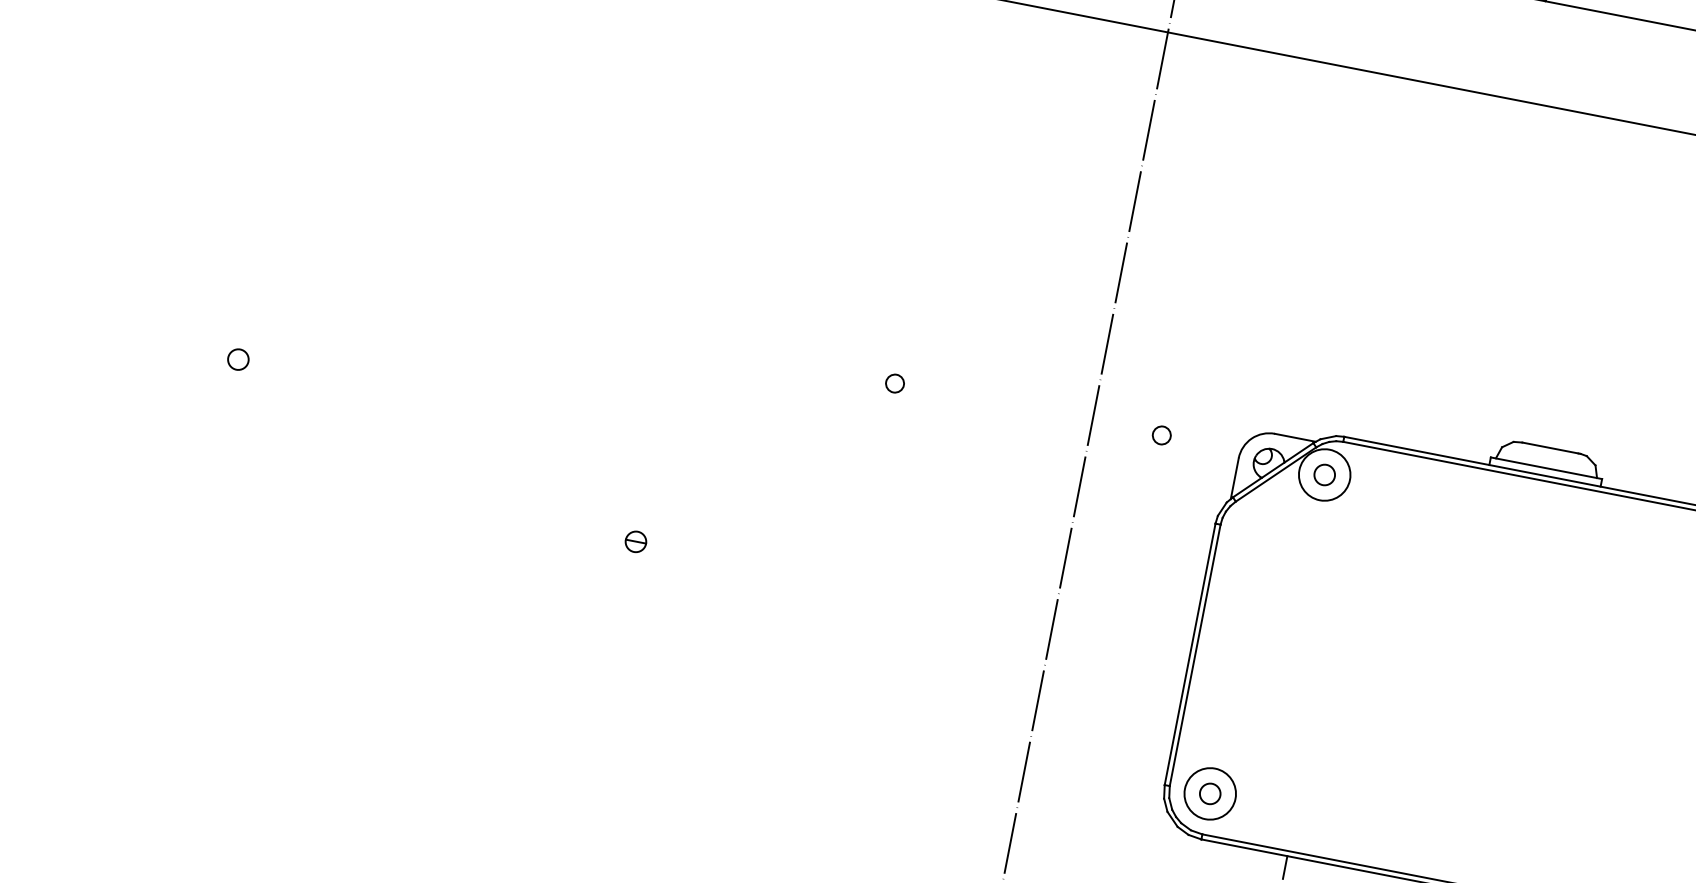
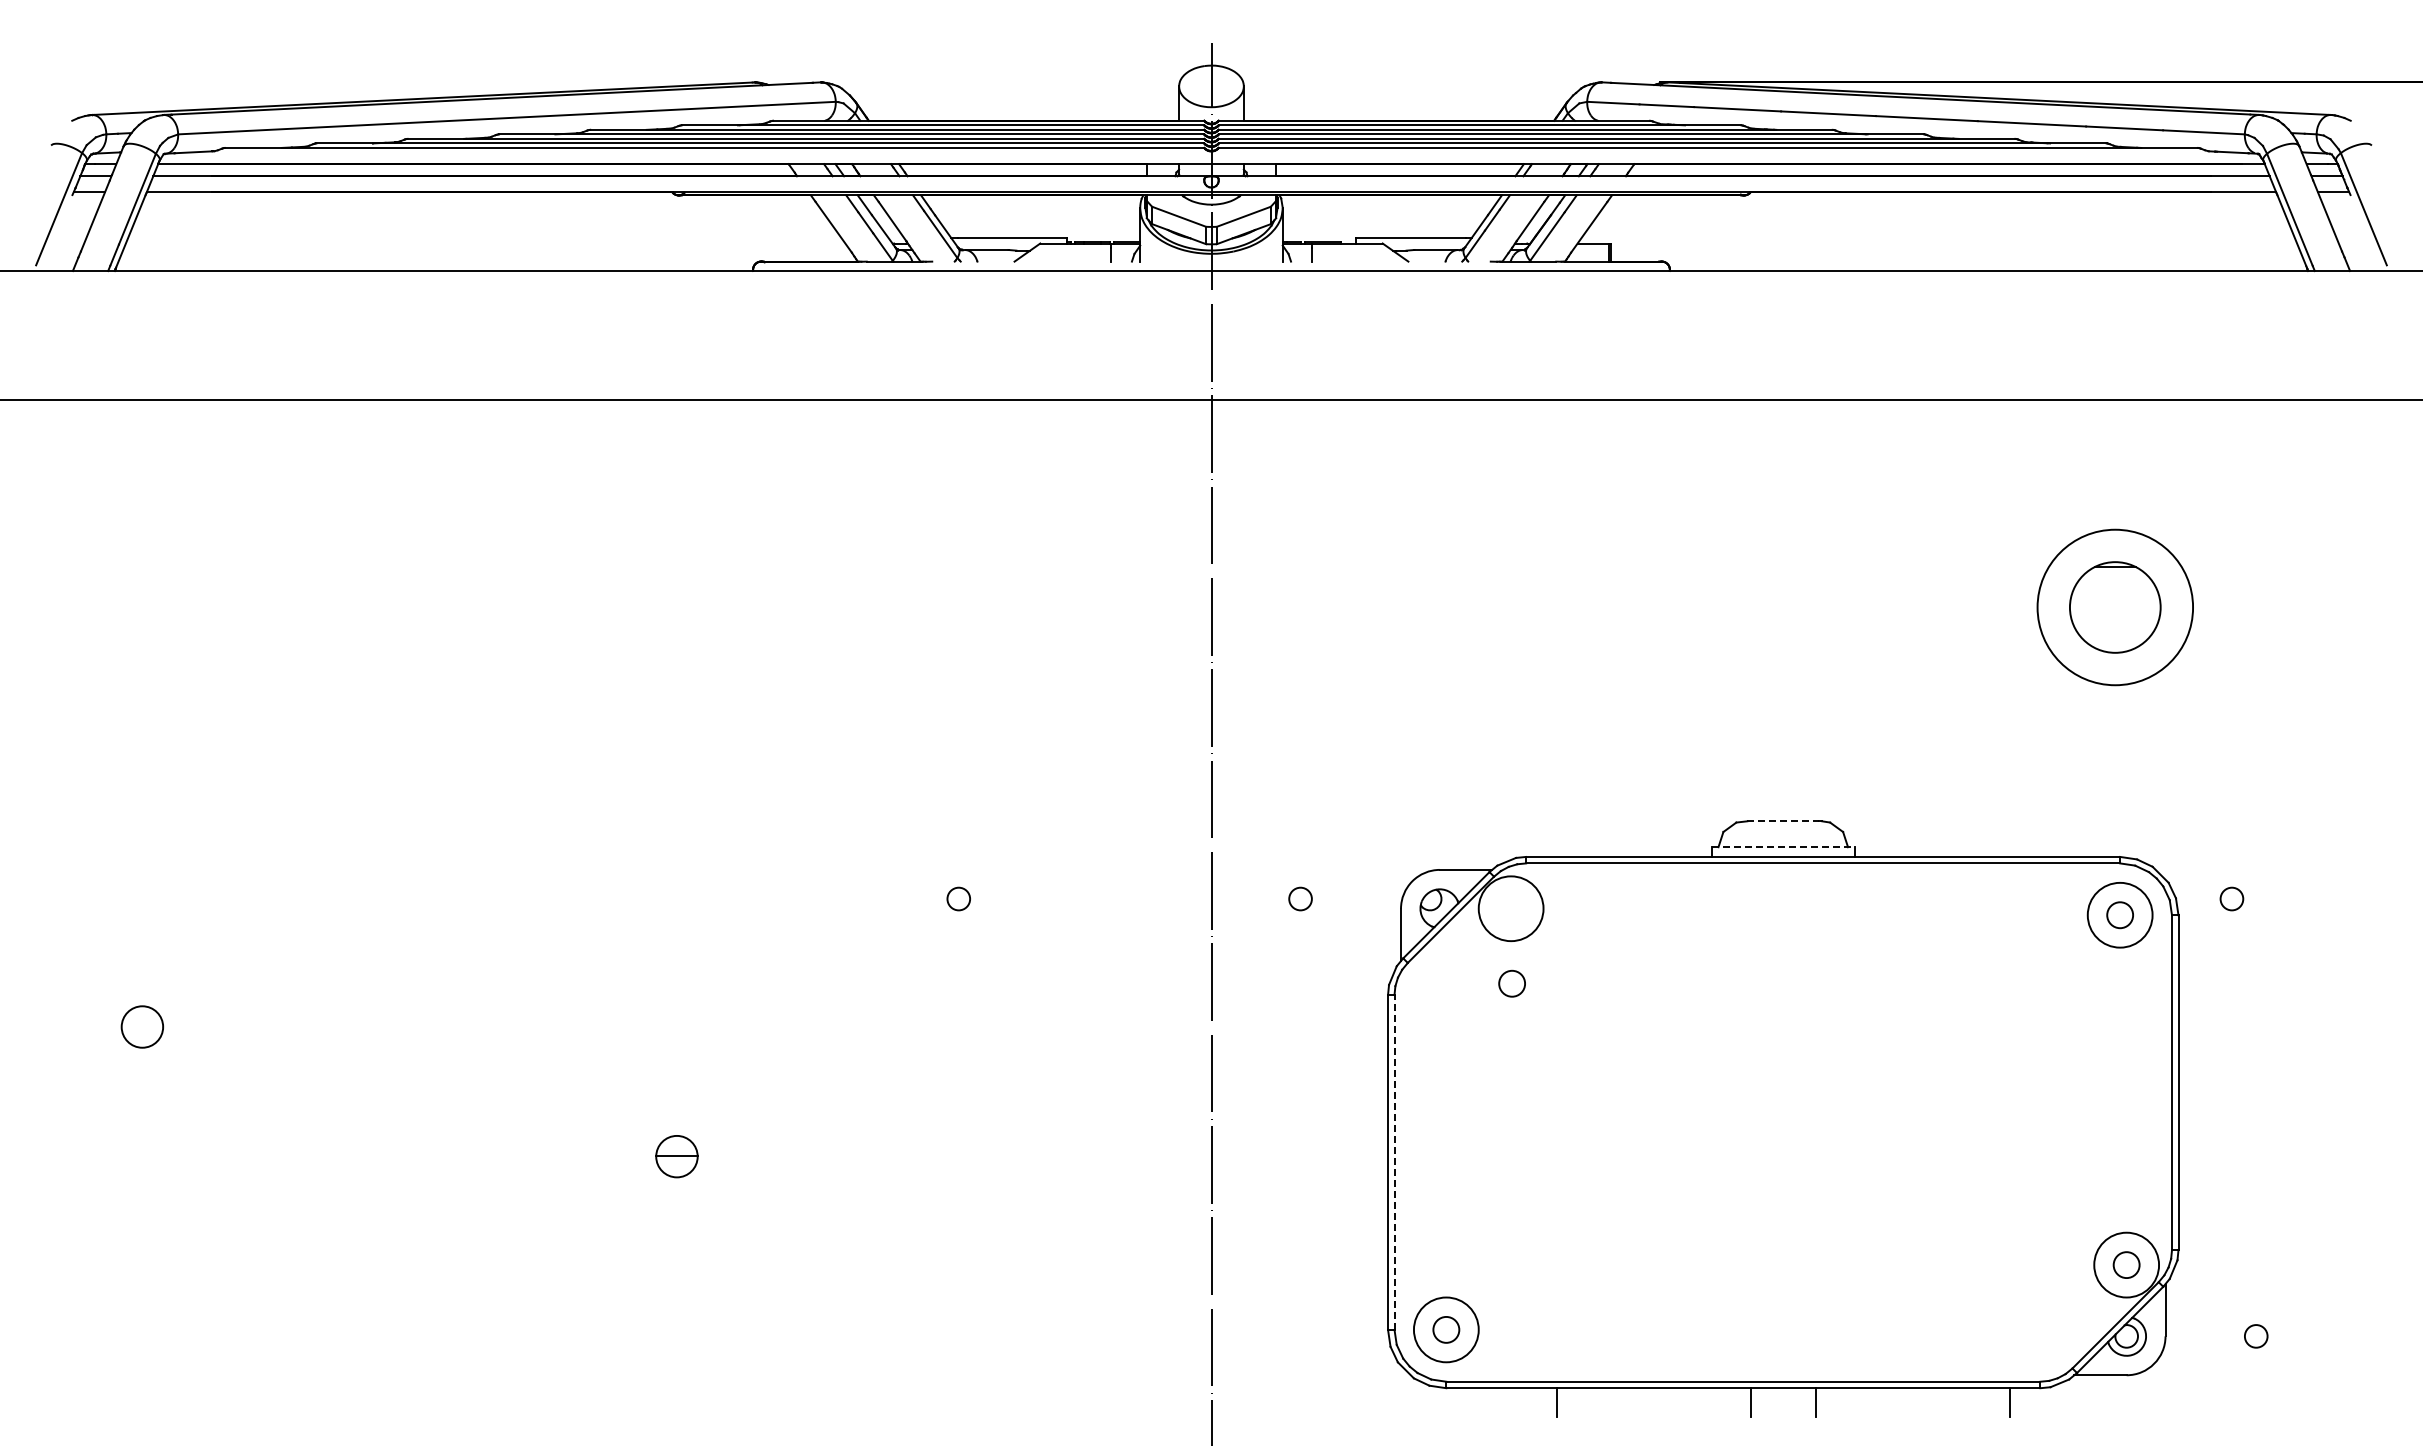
circle: (238, 359) -> (142, 1026), size x1.6
line: (1550, 448) -> (1783, 821), solid -> dashed
line: (1546, 468) -> (1783, 847), solid -> dashed
circle: (1324, 474) -> (1511, 983), moved
part: (635, 541) -> (676, 1156), size x1.6
line: (1195, 654) -> (1394, 1161), solid -> dashed

